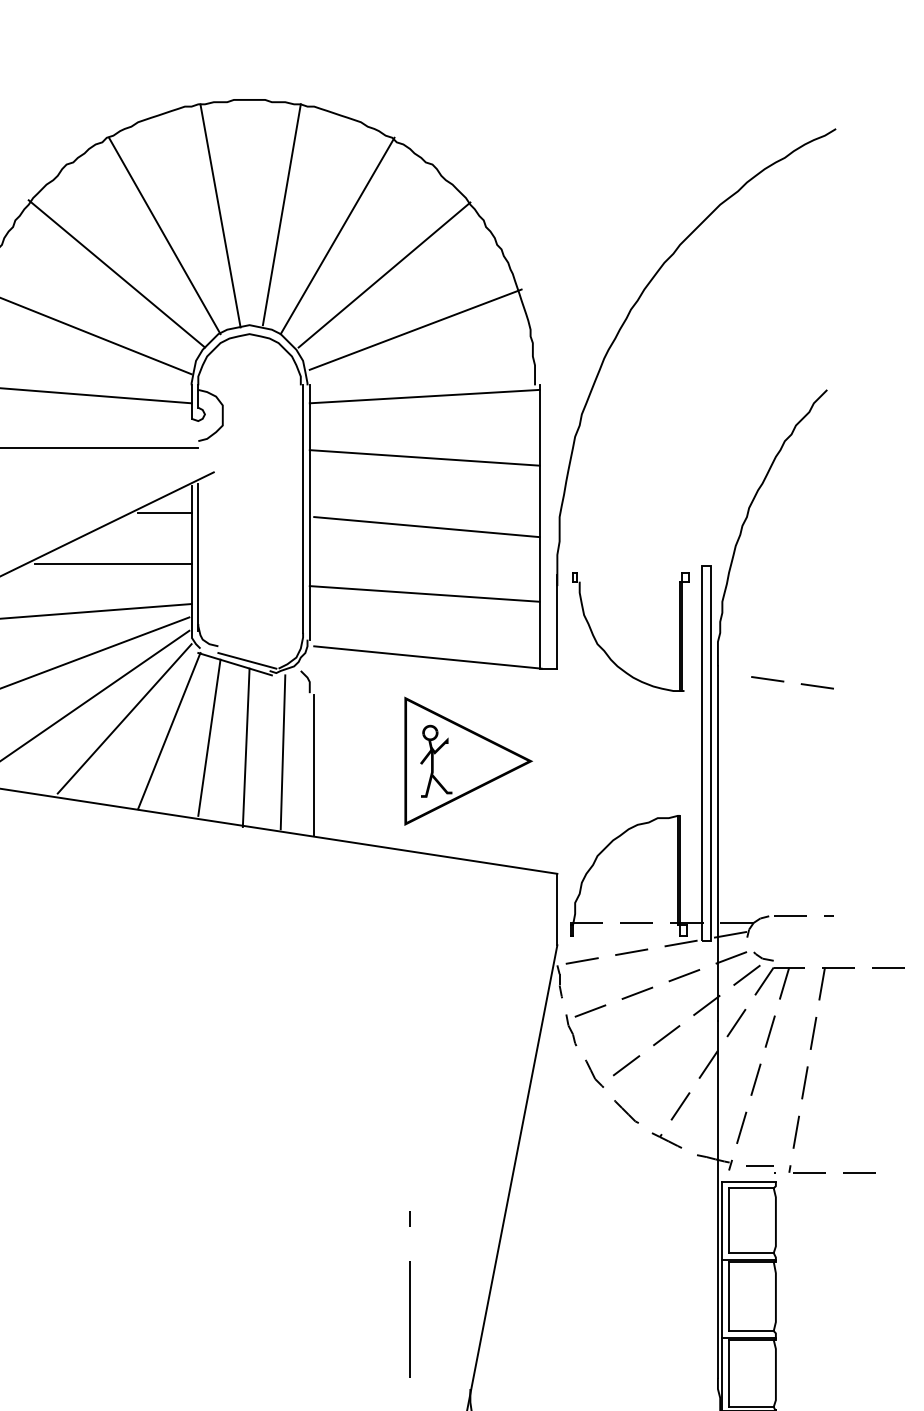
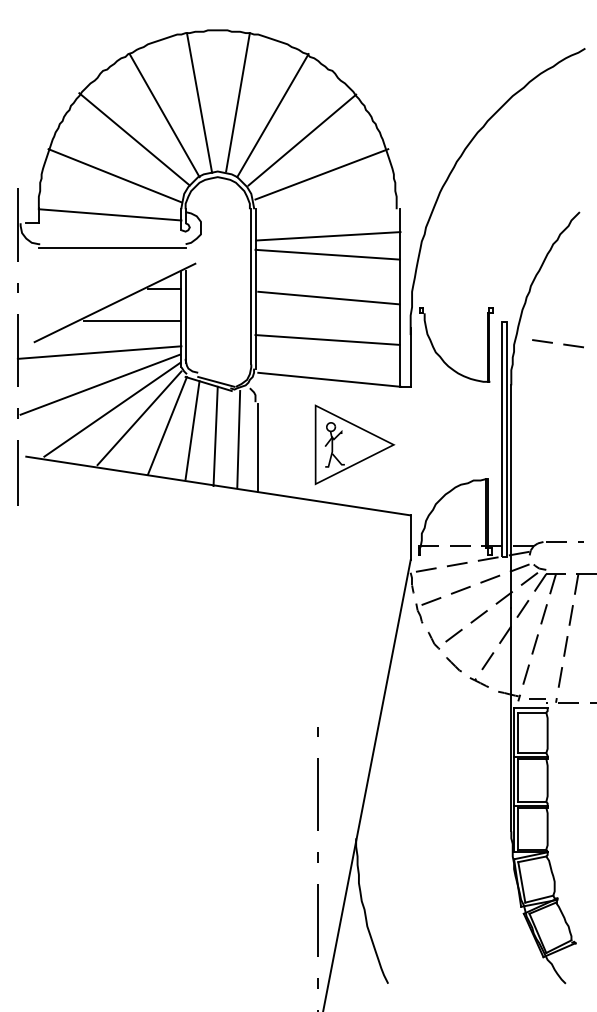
line: (424, 396) -> (328, 236), moved
part: (606, 650) -> (441, 356), moved
line: (783, 682) -> (552, 343), moved

